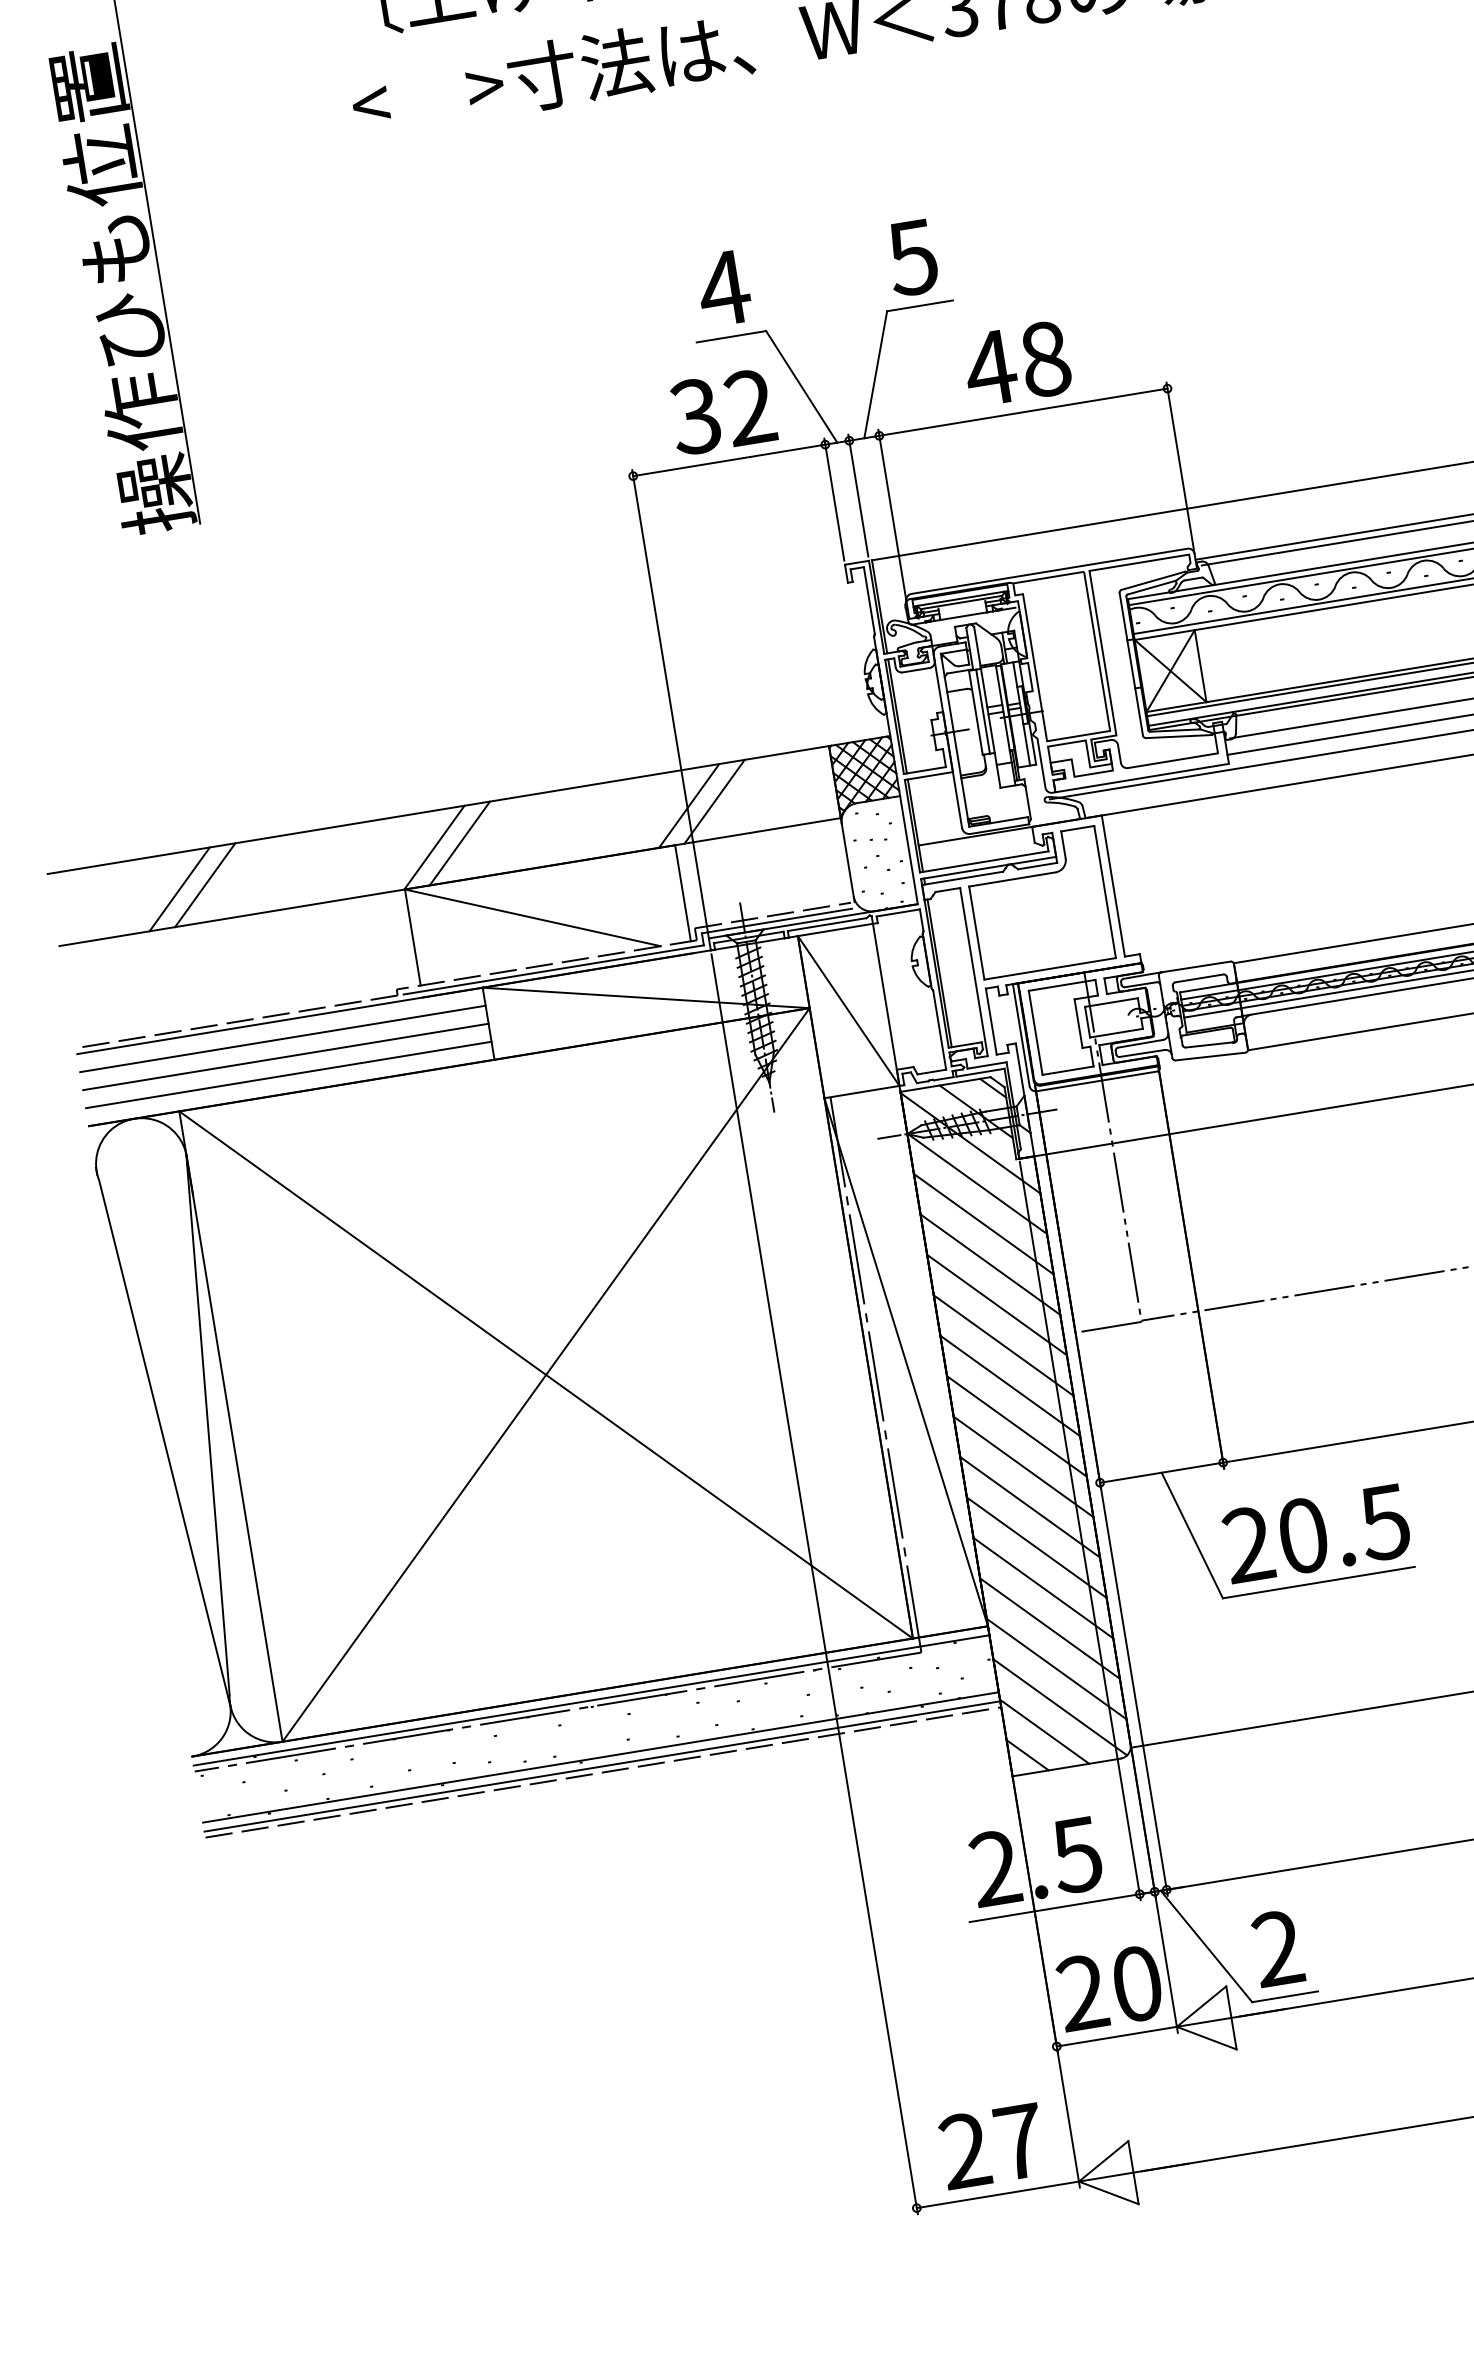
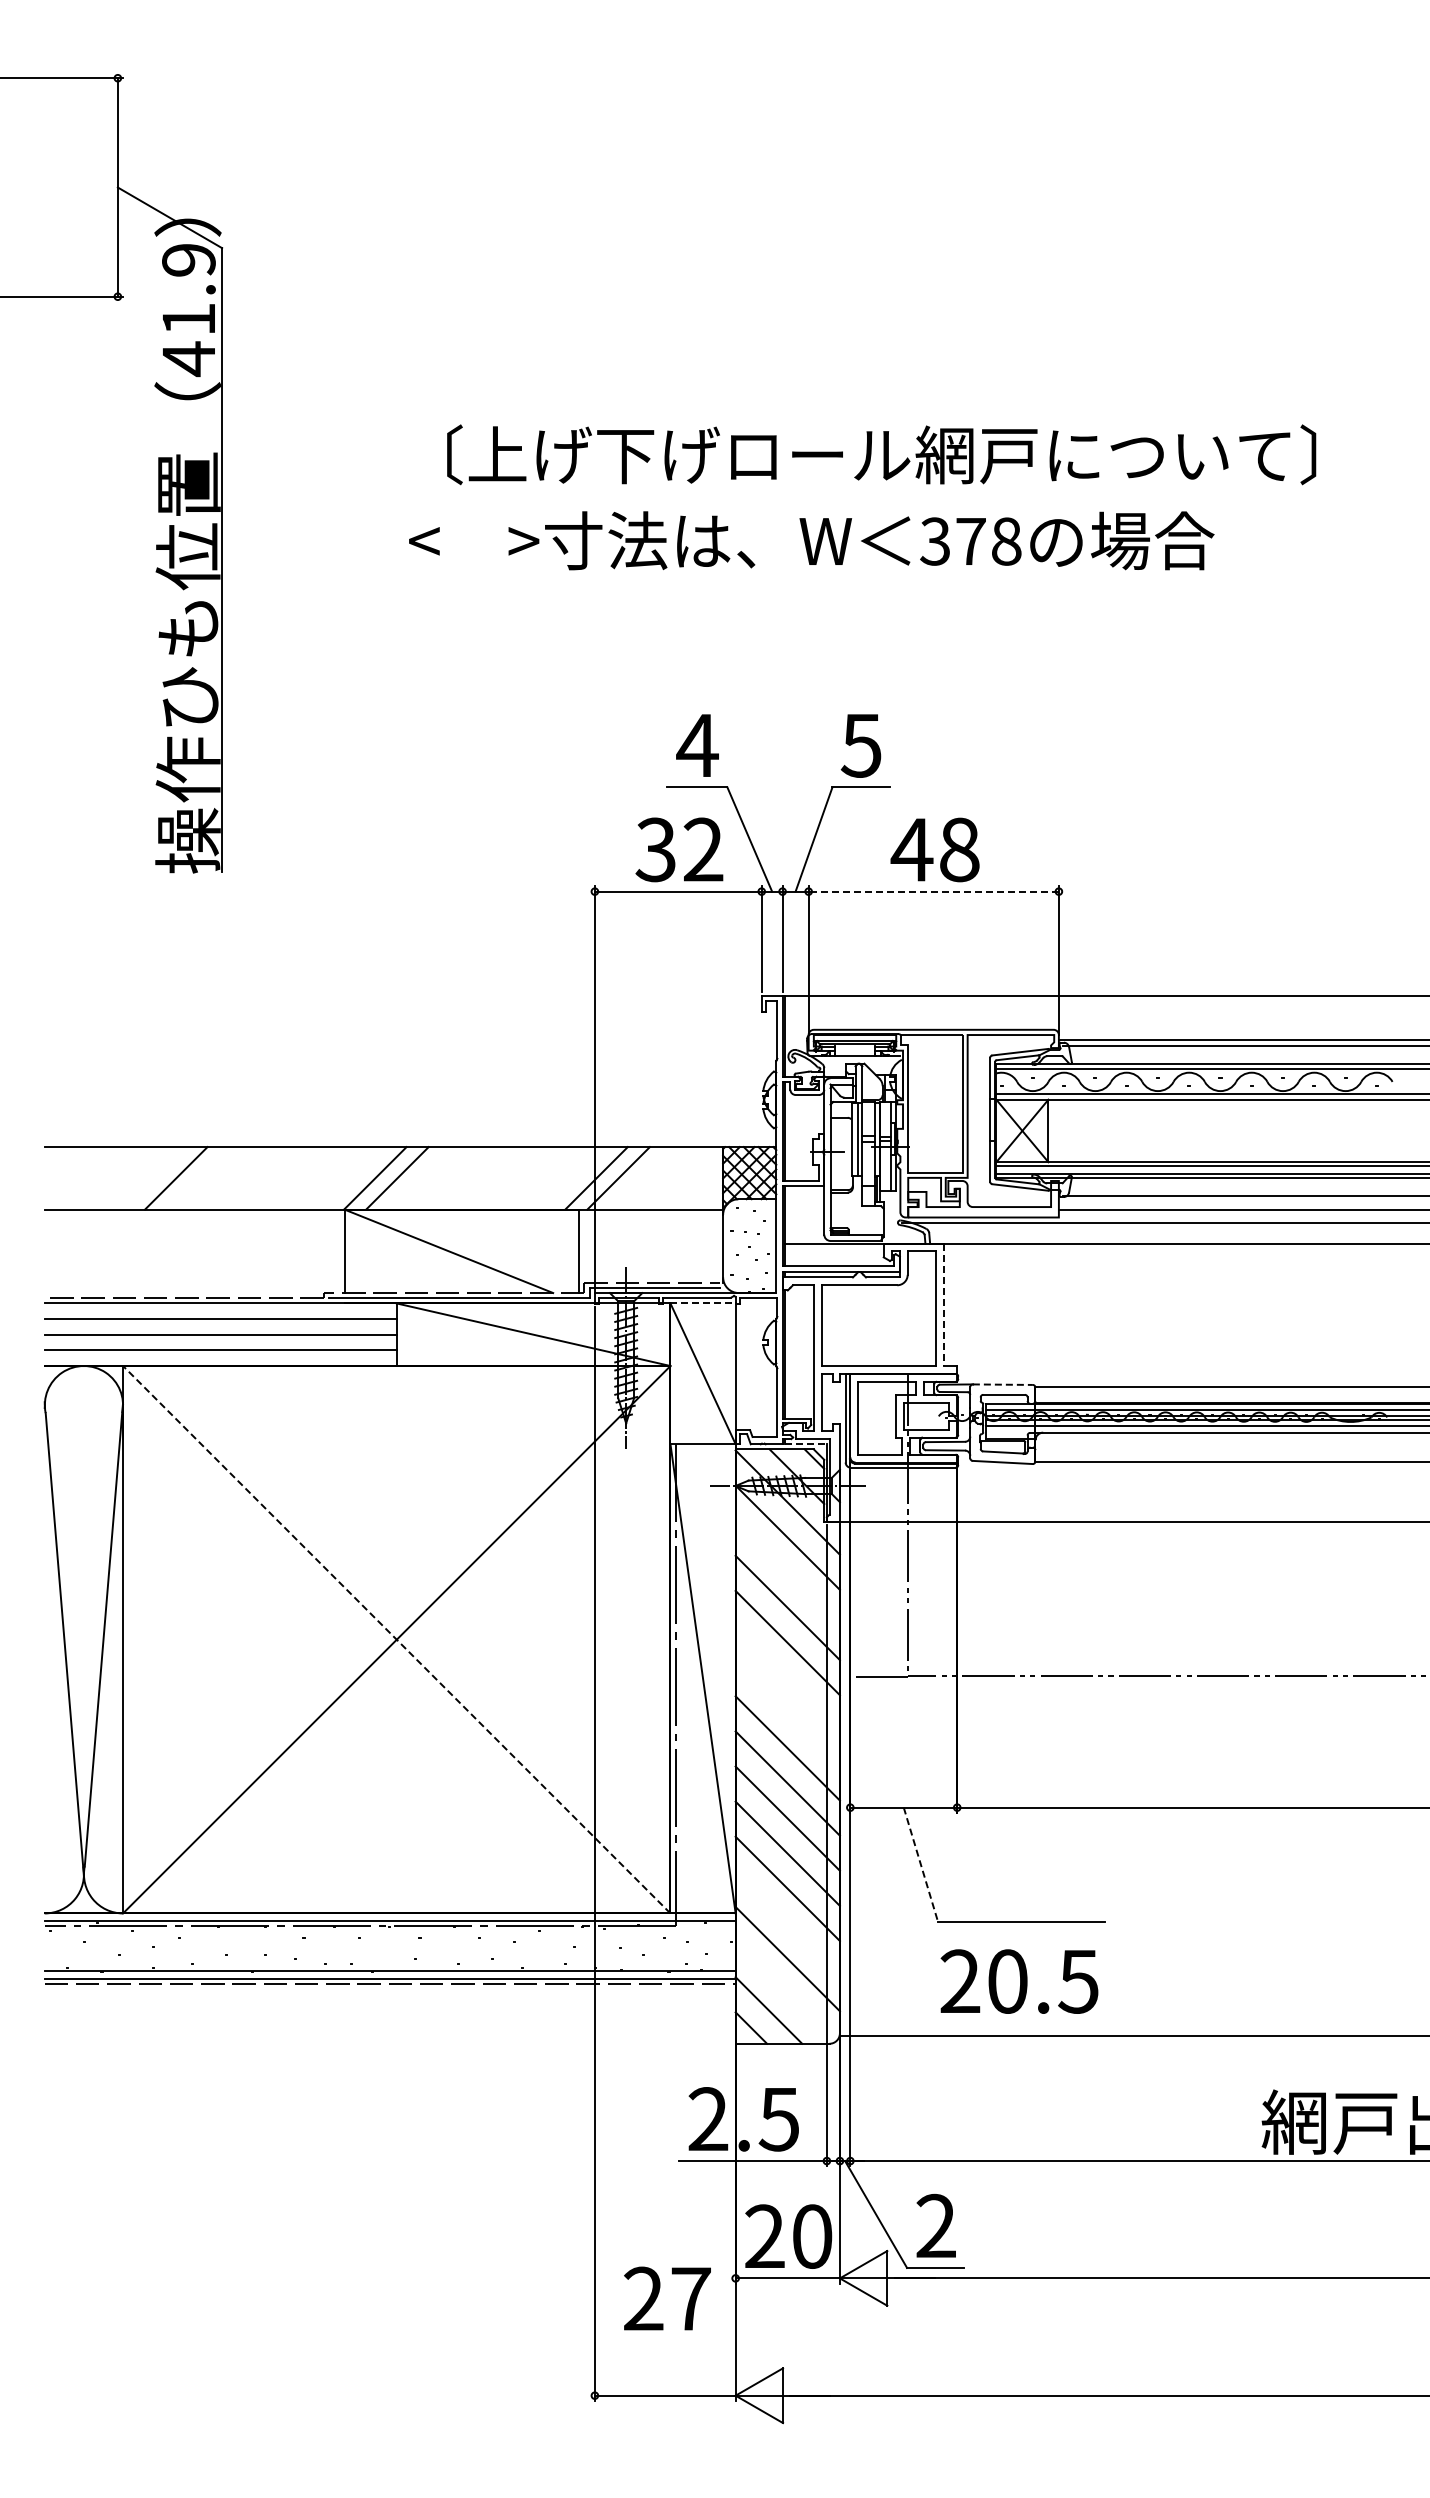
line: (1023, 412) -> (933, 891), solid -> dashed
line: (1113, 886) -> (944, 1305), solid -> dashed
line: (179, 889) -> (153, 1178), removed
line: (835, 929) -> (703, 1303), solid -> dashed
line: (1196, 966) -> (1003, 1384), solid -> dashed
line: (981, 1072) -> (806, 1444), solid -> dashed
line: (983, 1223) -> (787, 1572), removed
line: (1003, 1345) -> (787, 1678), removed
line: (545, 1374) -> (396, 1639), solid -> dashed
line: (1009, 1386) -> (787, 1713), removed
text: (1316, 1533) -> (1019, 1981), moved
line: (1191, 1536) -> (920, 1865), solid -> dashed
line: (1049, 1628) -> (787, 1923), removed
line: (1060, 1706) -> (785, 1991), removed
text: (992, 2145) -> (667, 2298), moved

